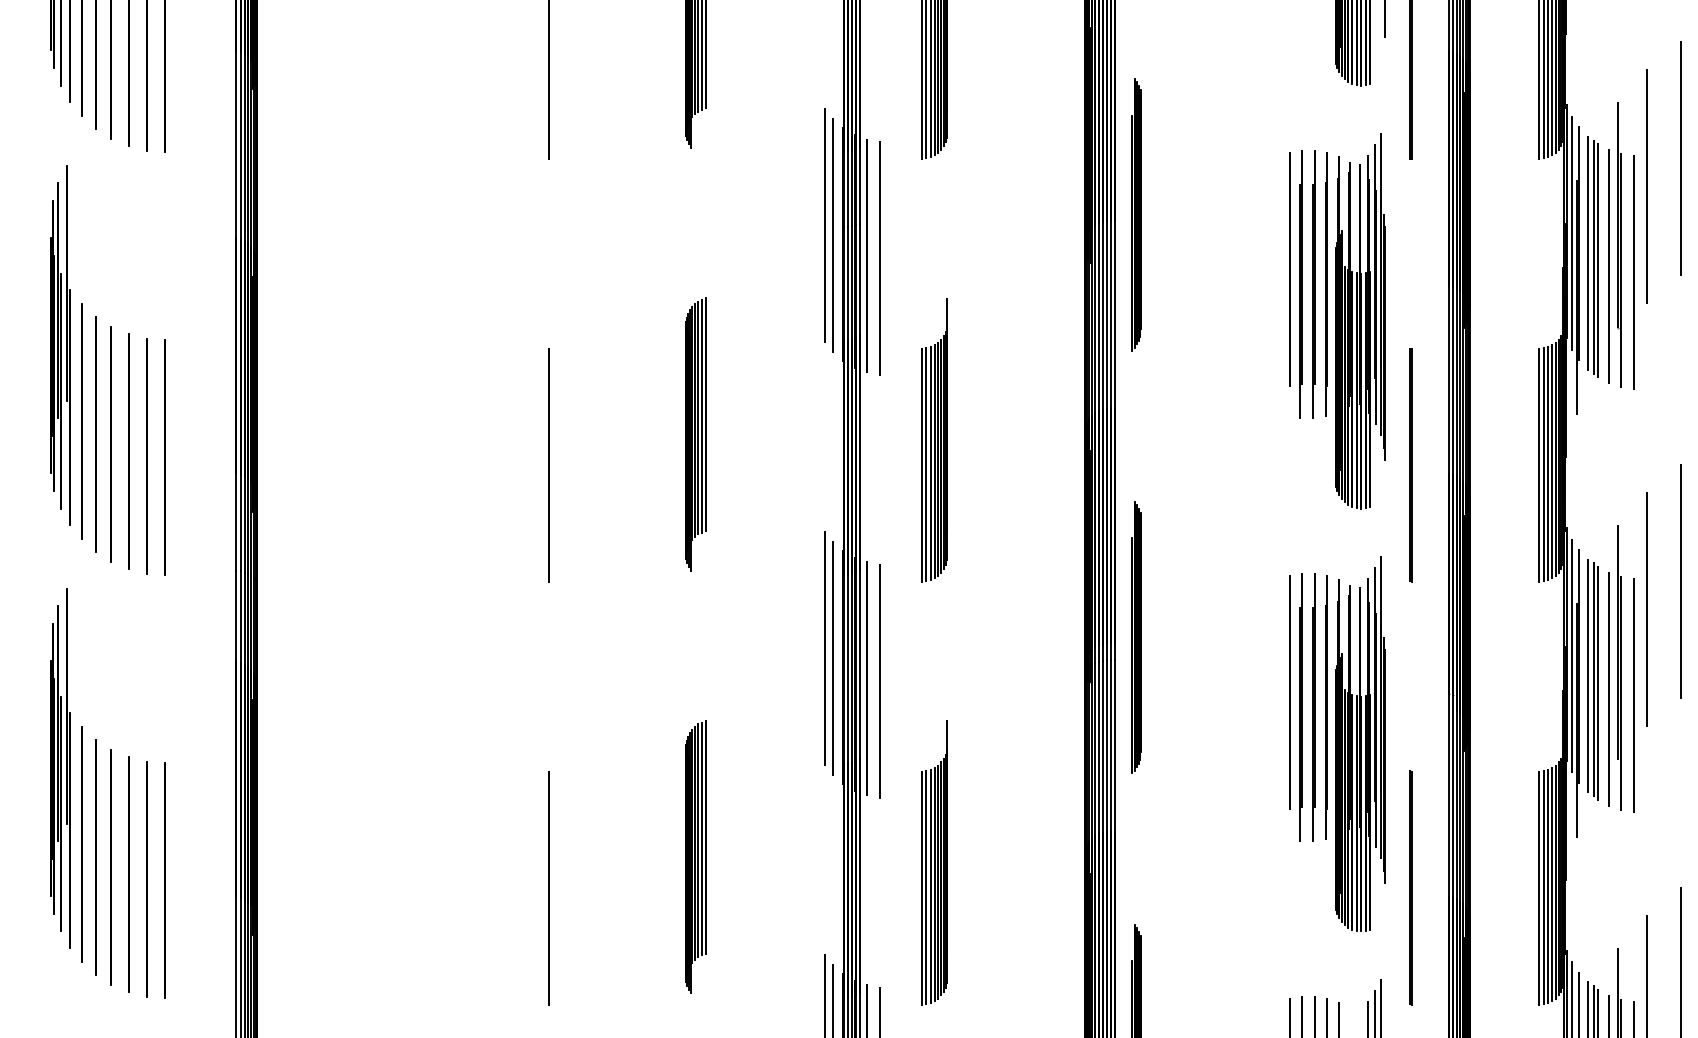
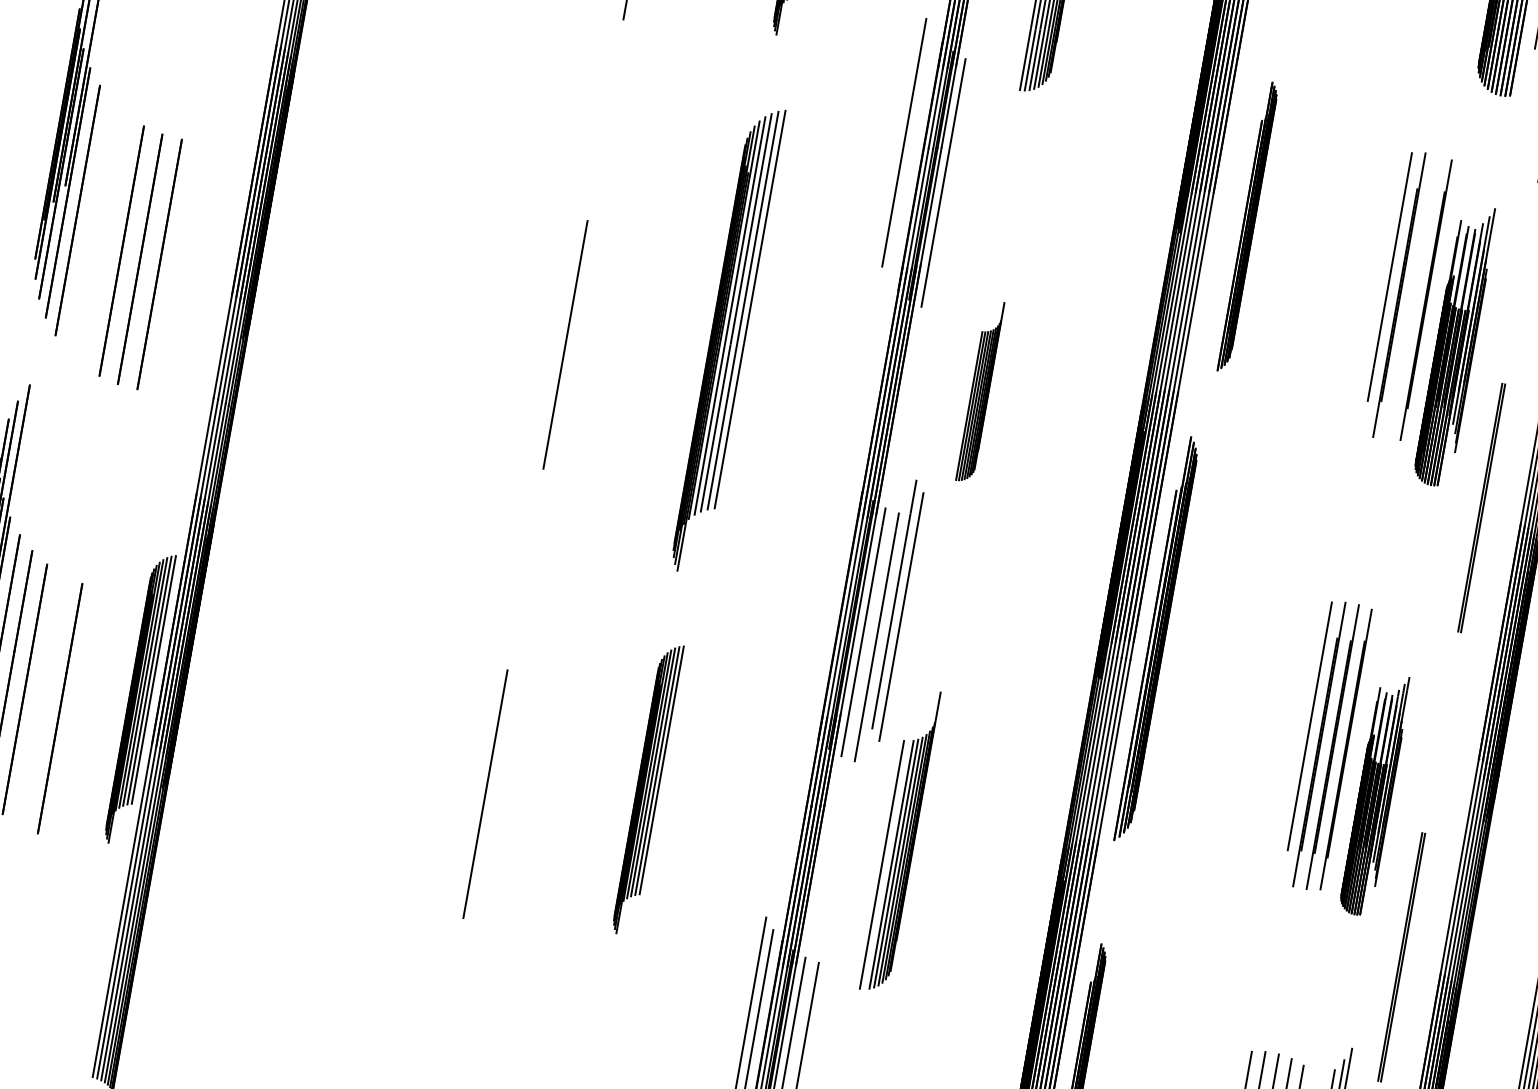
part: (1136, 214) -> (1248, 226), moved
line: (833, 235) -> (911, 154), removed
line: (880, 258) -> (957, 188), removed
line: (1313, 284) -> (1412, 297), removed
part: (1360, 321) -> (1455, 345), size x0.7
line: (95, 434) -> (89, 226), removed
part: (695, 434) -> (727, 340), size x1.6
part: (934, 440) -> (980, 391), size x0.6
line: (110, 444) -> (103, 240), removed
part: (1136, 637) -> (1157, 639), size x1.4
part: (828, 653) -> (897, 610), moved
part: (1360, 743) -> (1375, 794), size x0.6
part: (217, 856) -> (139, 698), added
line: (128, 874) -> (41, 700), removed
line: (164, 880) -> (78, 713), removed
line: (926, 887) -> (887, 865), removed

